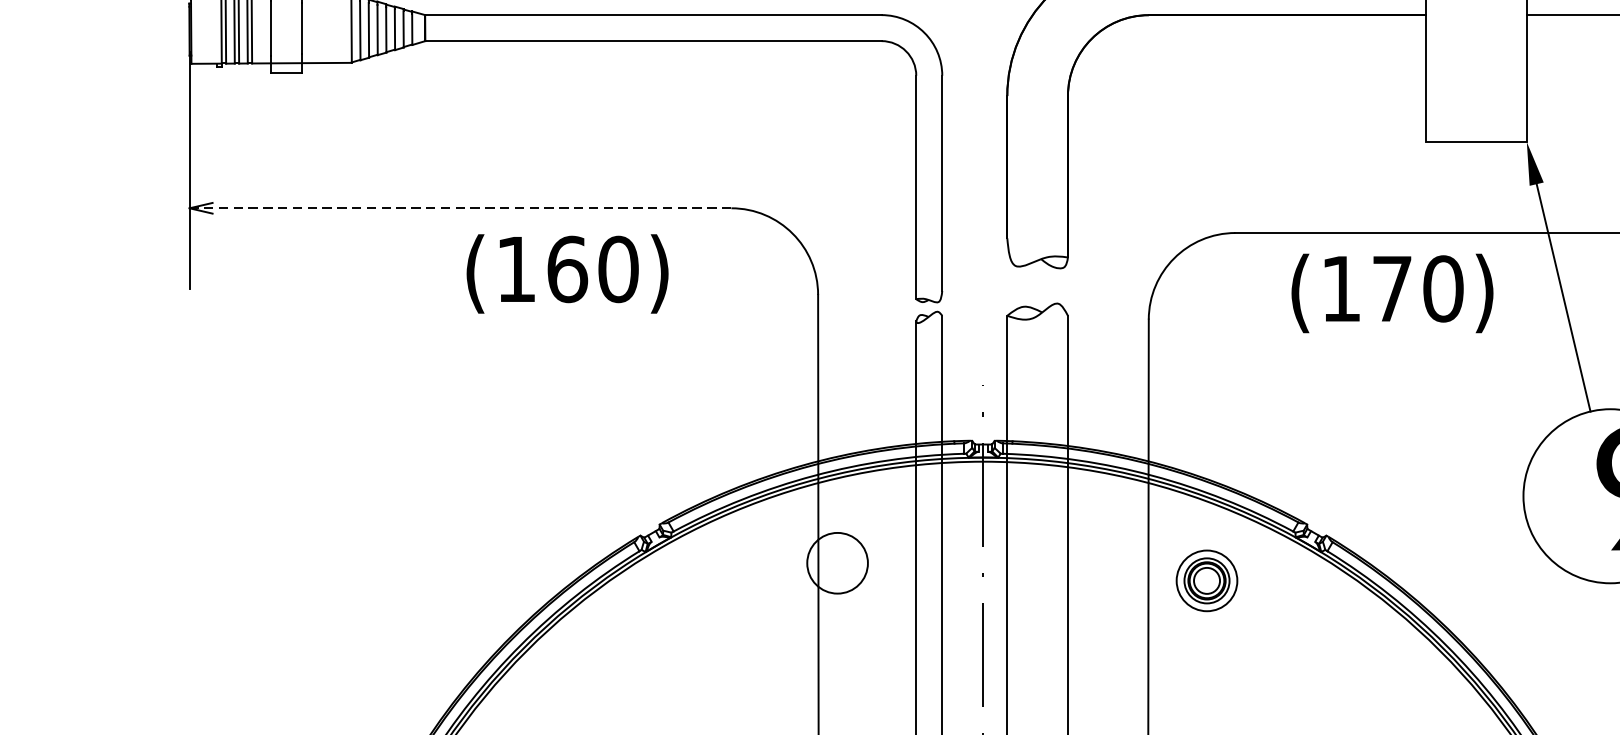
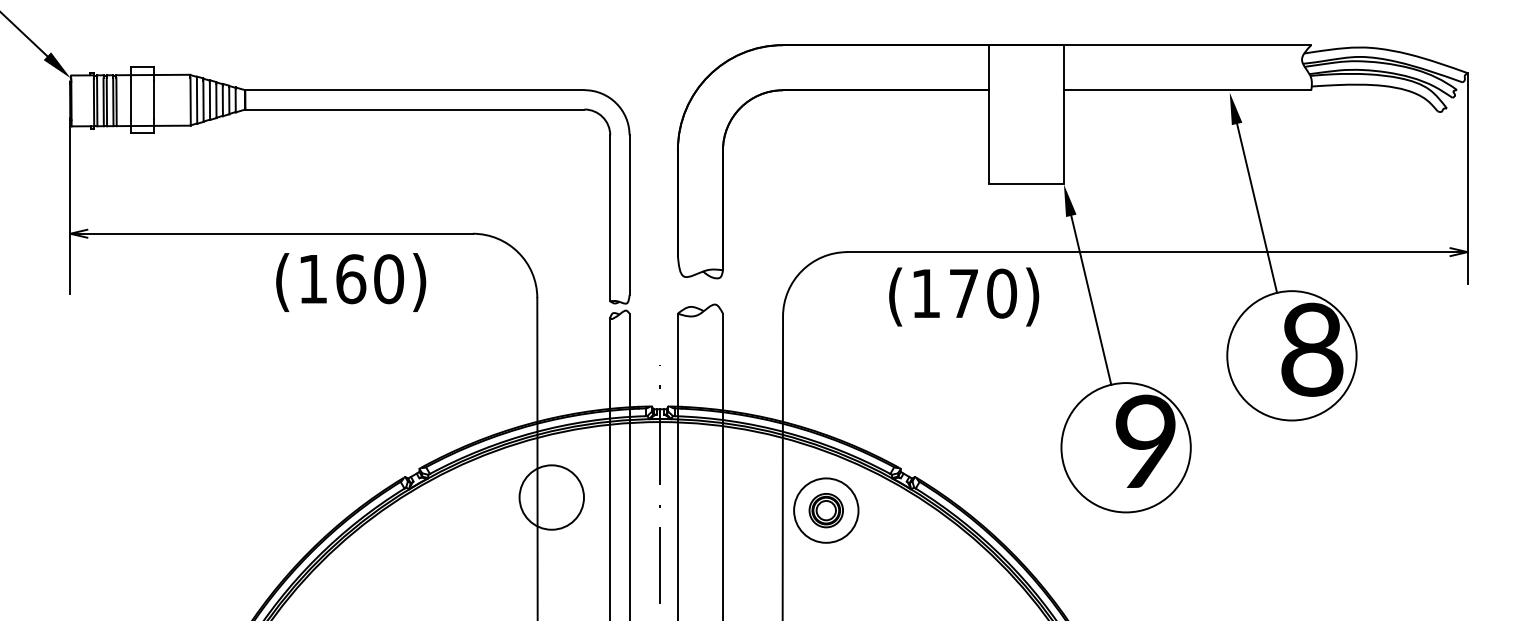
line: (460, 207) -> (271, 233), dashed -> solid
circle: (837, 563) -> (551, 497), size x1.43
circle: (1207, 580) -> (826, 510), size x1.43

